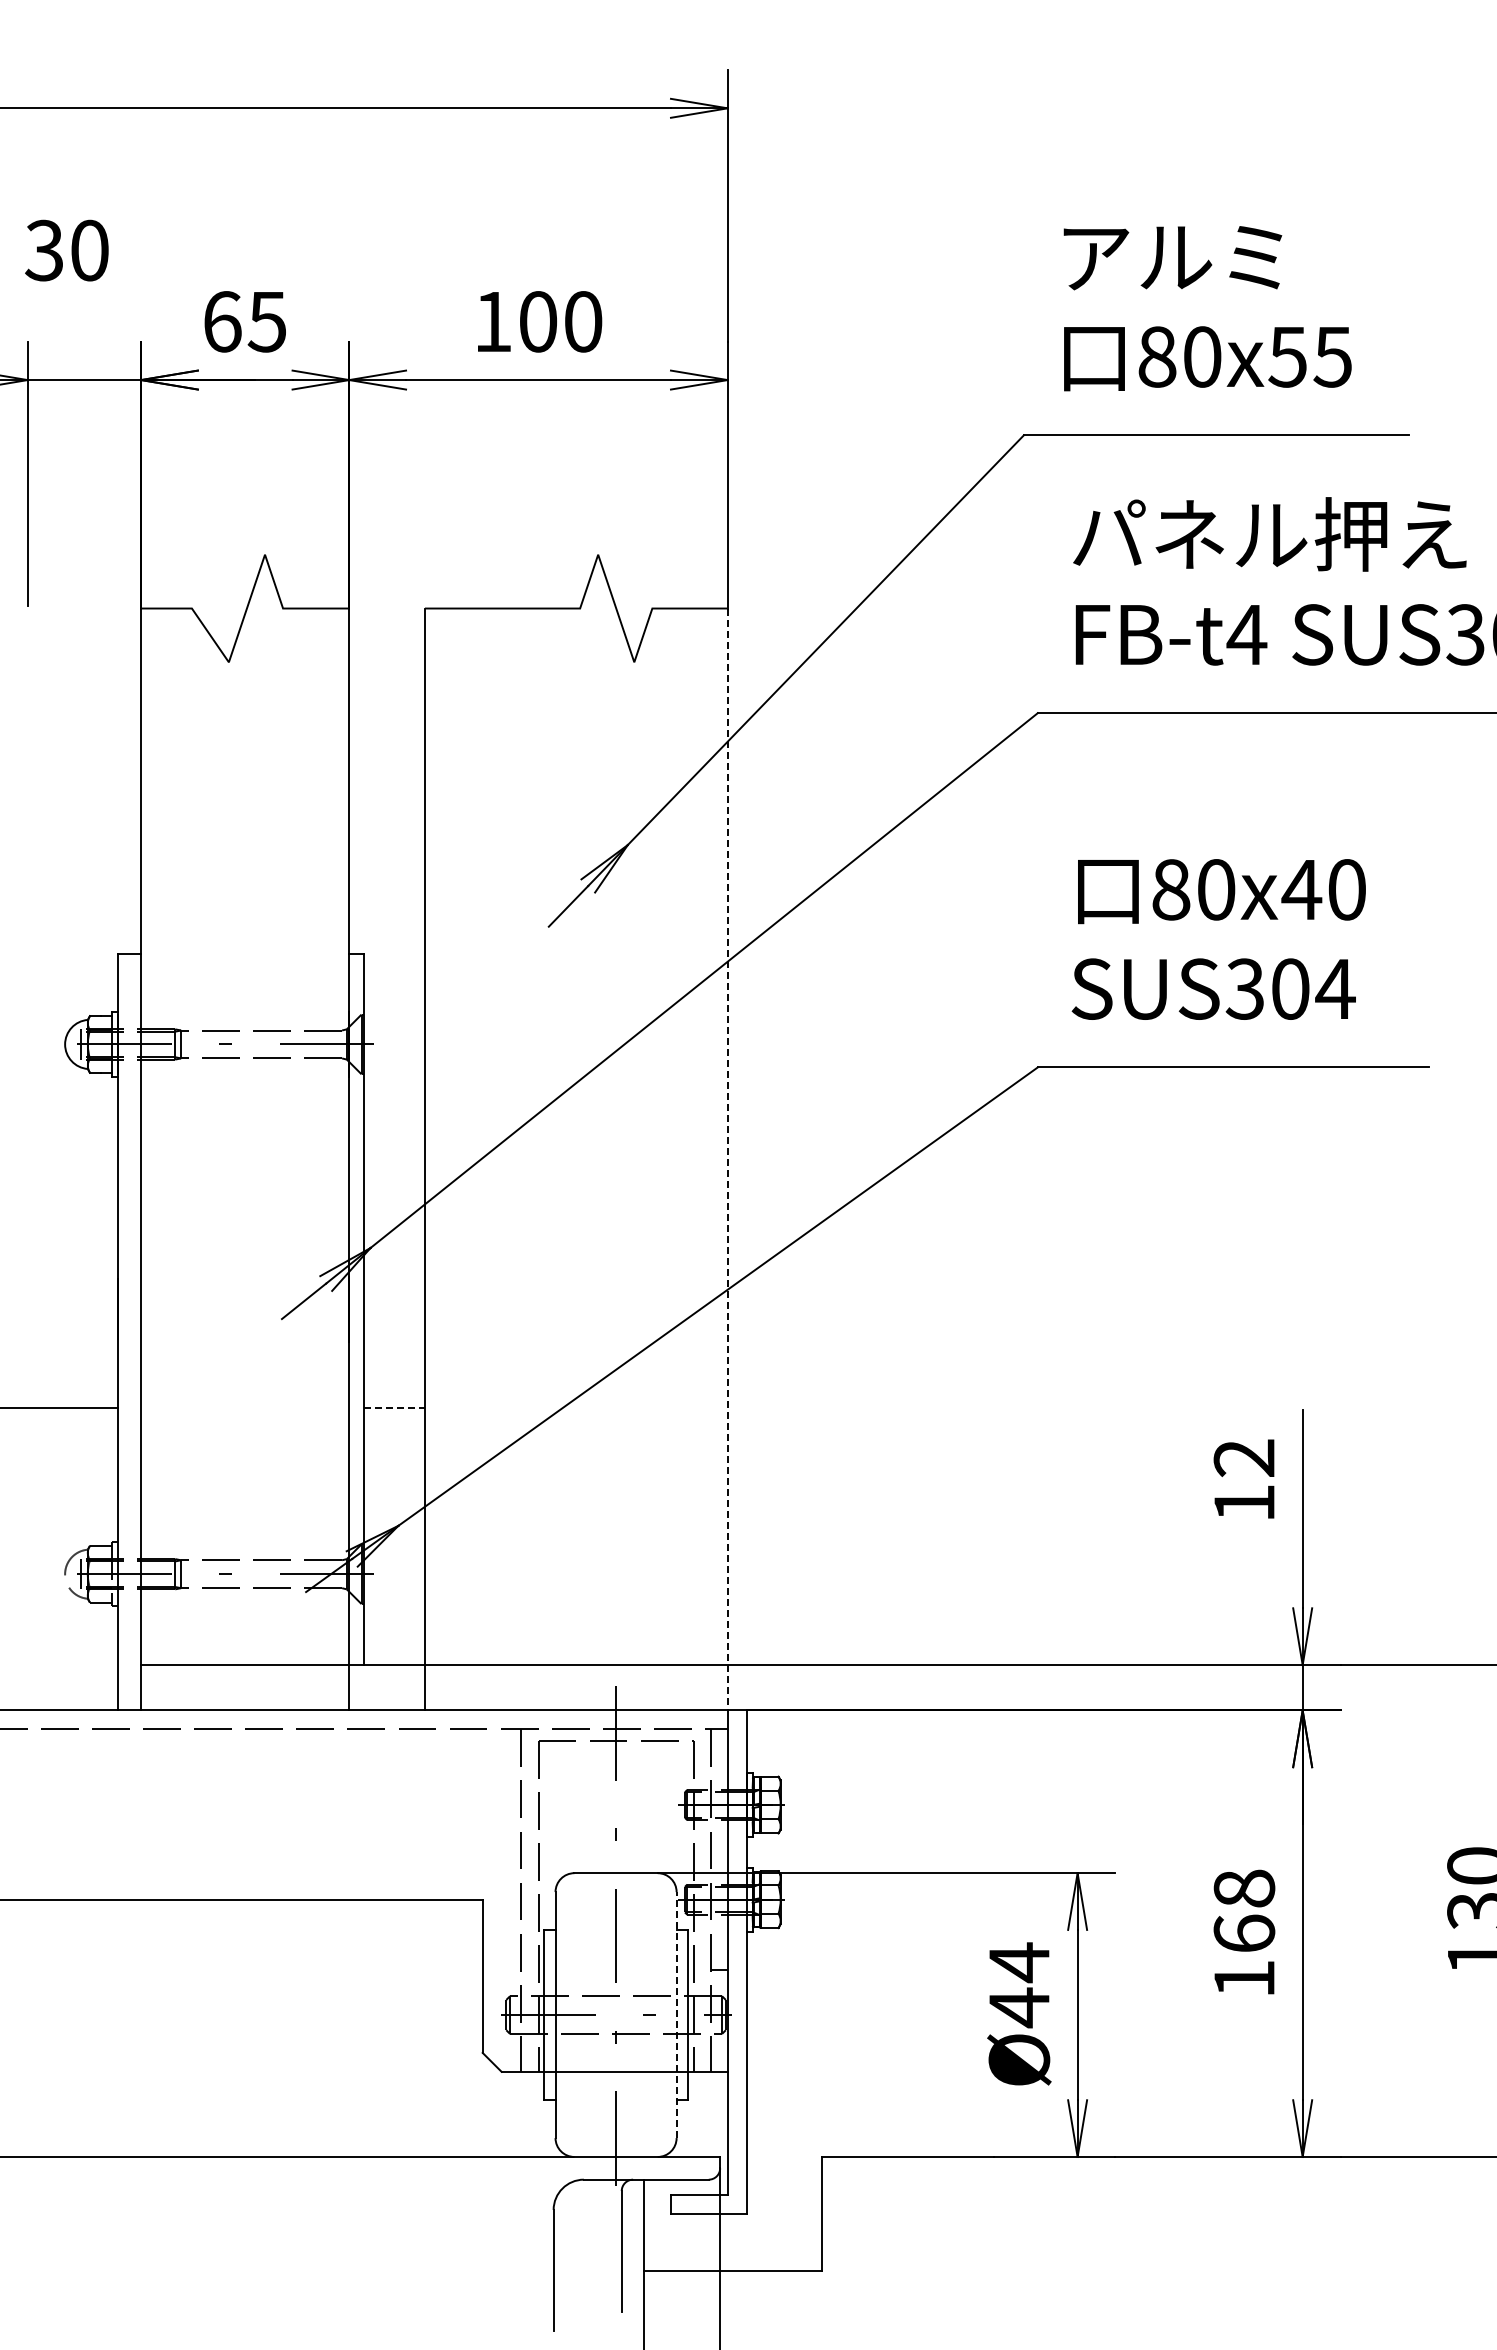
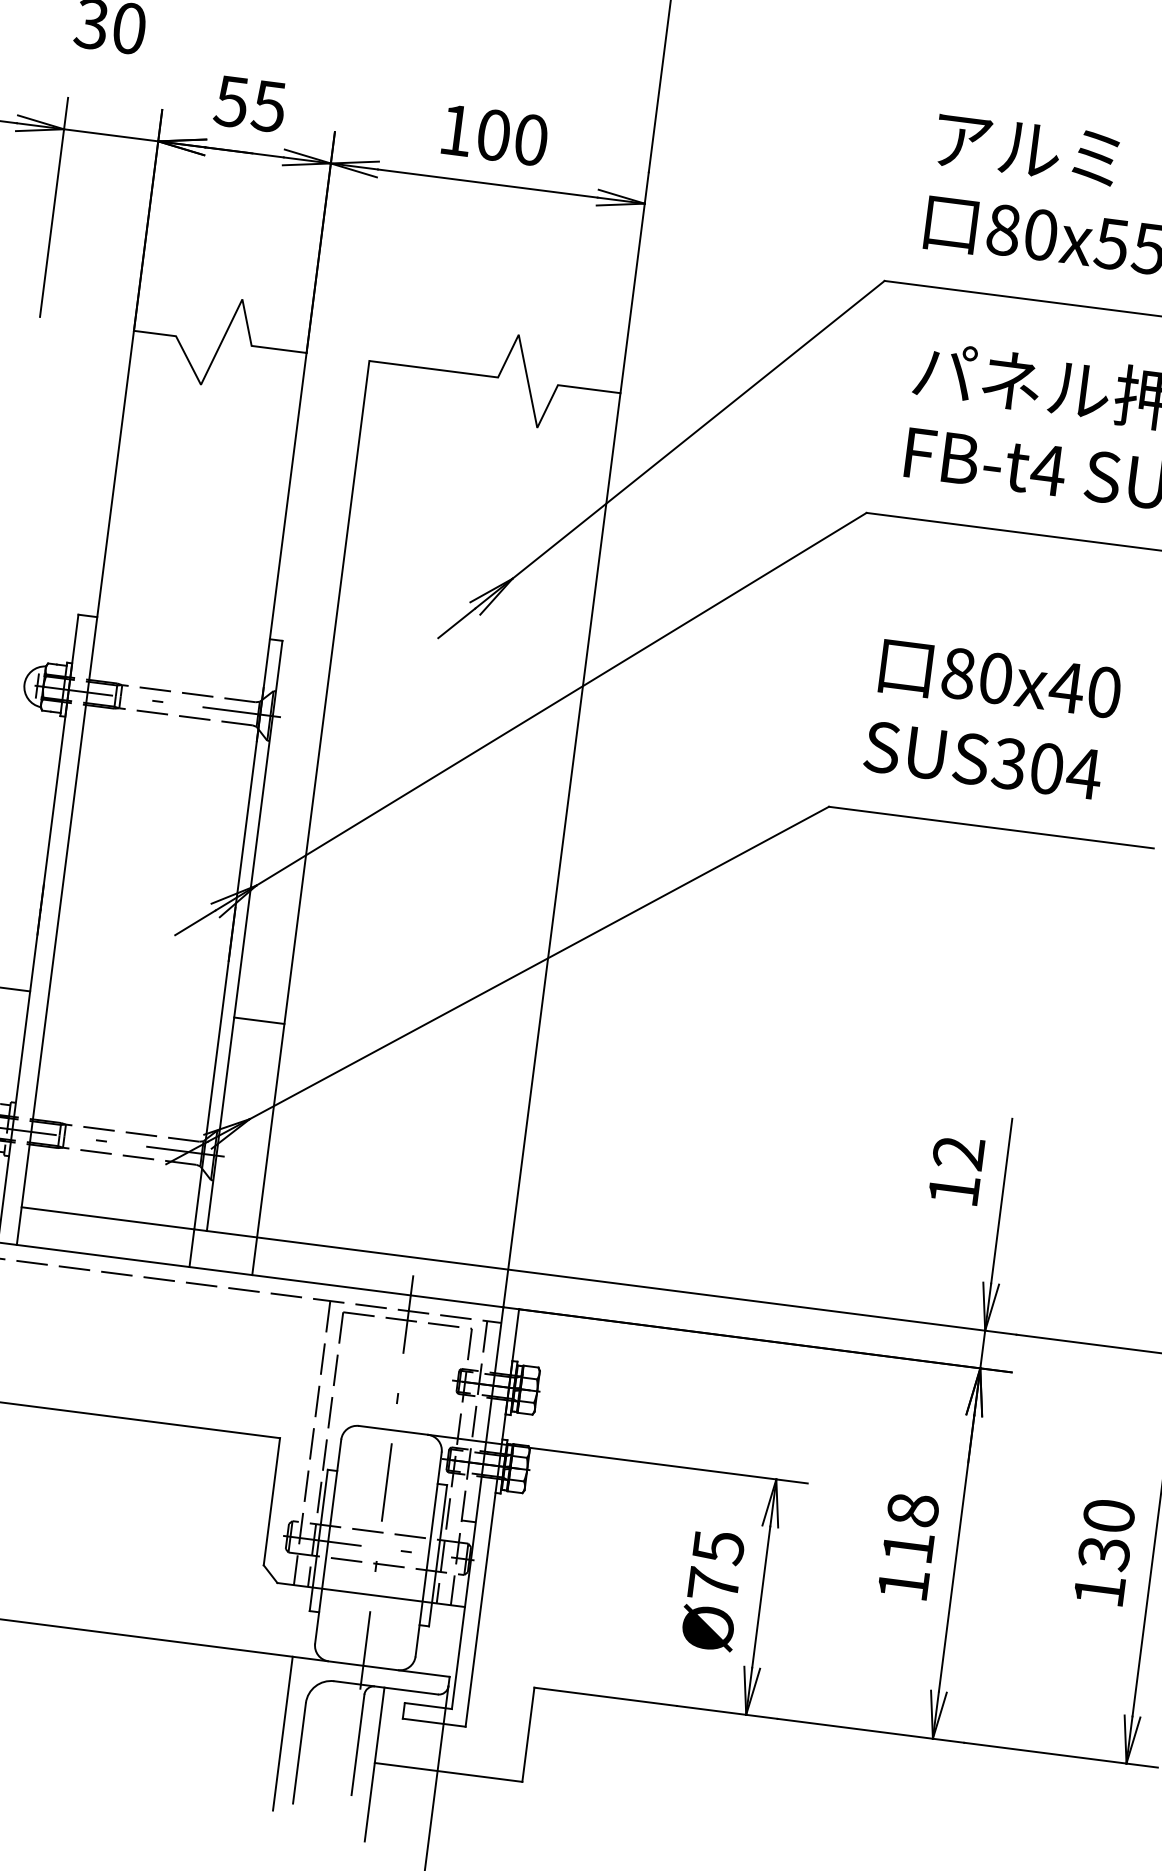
text: (221, 321) -> (231, 101), 65 -> 55
line: (727, 1159) -> (561, 850), dashed -> solid
line: (395, 1407) -> (260, 1020), dashed -> solid
text: (1244, 1932) -> (908, 1546), 168 -> 118
text: (1019, 1985) -> (716, 1566), Ø44 -> Ø75
line: (676, 2015) -> (428, 1554), dashed -> solid
line: (530, 2249) -> (282, 1733), added

